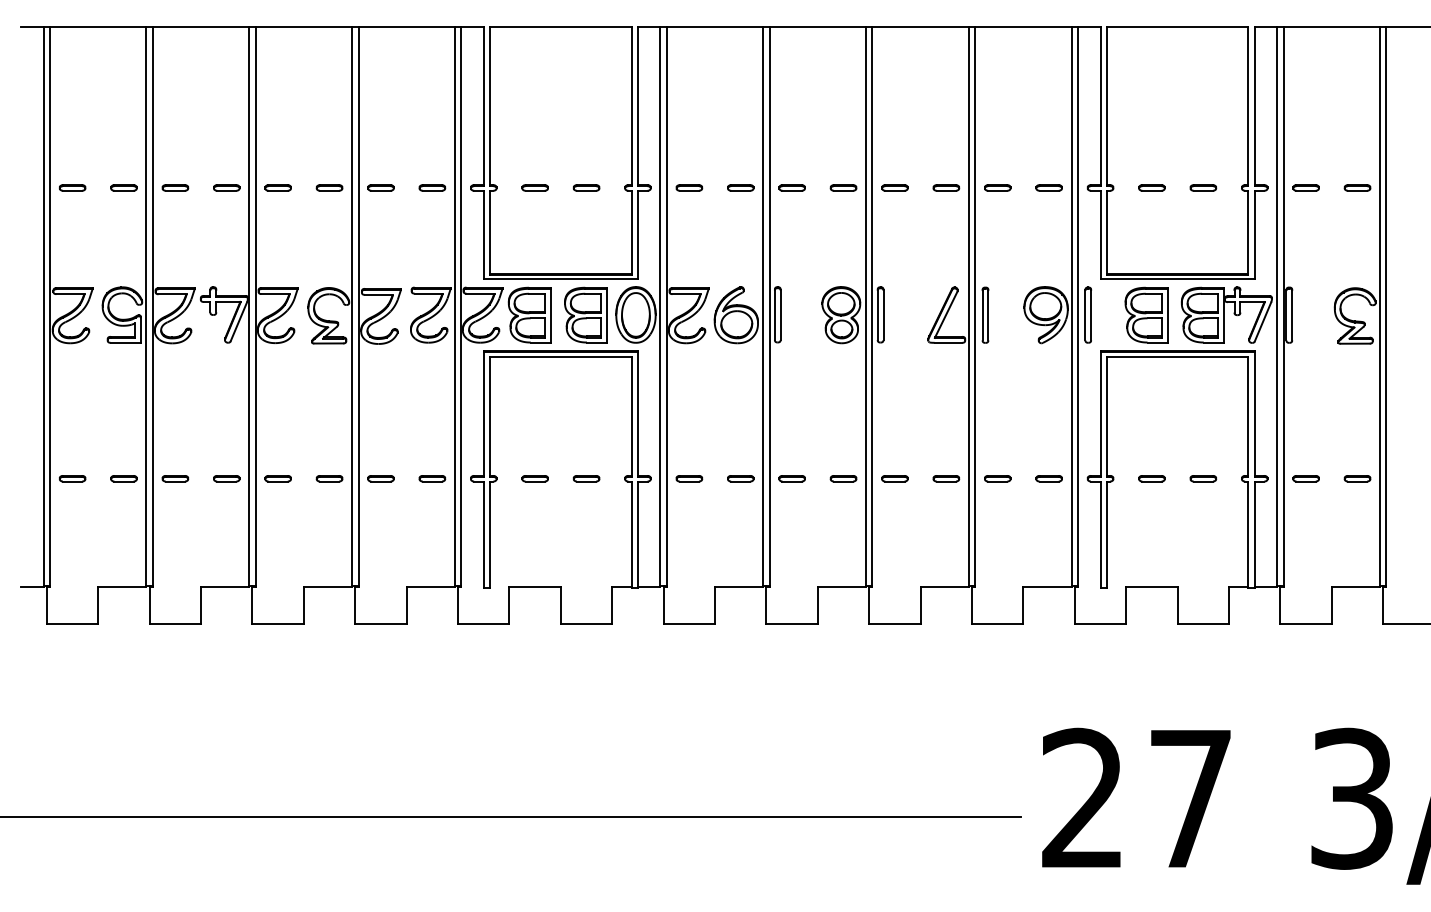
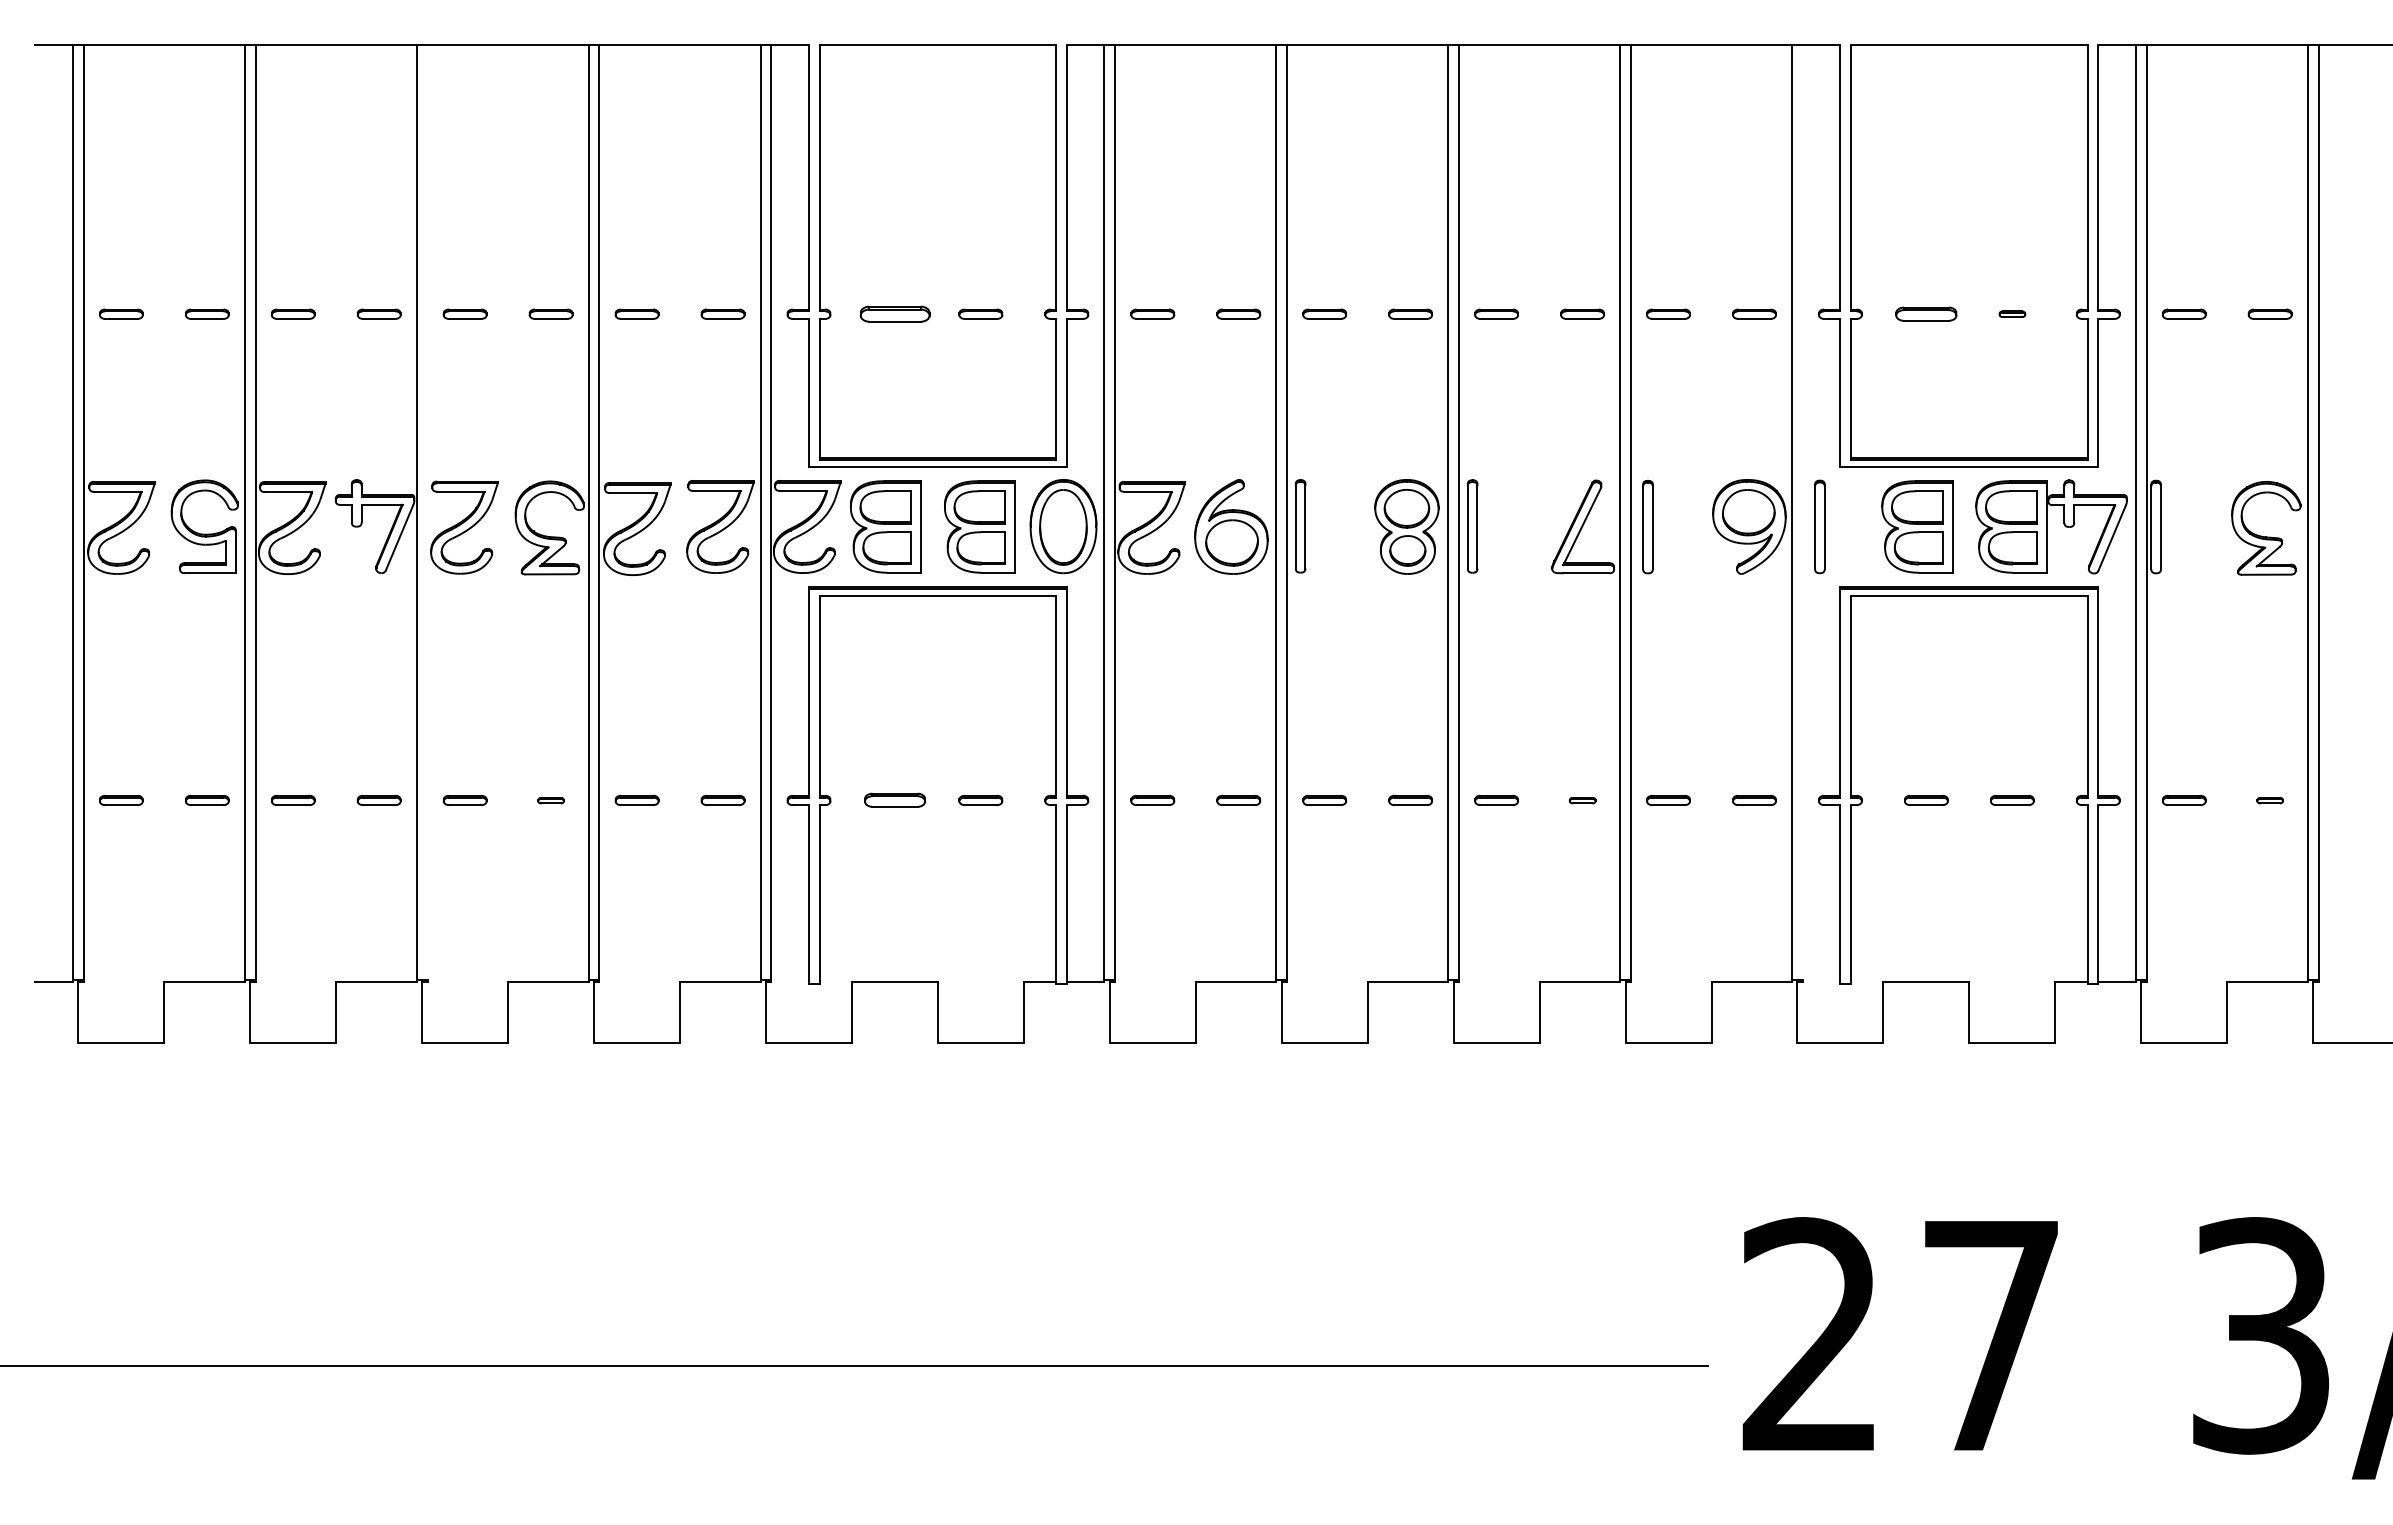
part: (534, 187) -> (893, 313), size x1.6
part: (1151, 187) -> (1925, 313), size x1.4
part: (1203, 187) -> (2012, 313), size x0.6
line: (255, 307) -> (427, 514), removed
line: (1078, 307) -> (1803, 514), removed
part: (329, 478) -> (550, 800), size x0.6
part: (534, 478) -> (893, 800), size x1.4
part: (946, 478) -> (1582, 800), size x0.6
part: (1357, 478) -> (2270, 800), size x0.6

